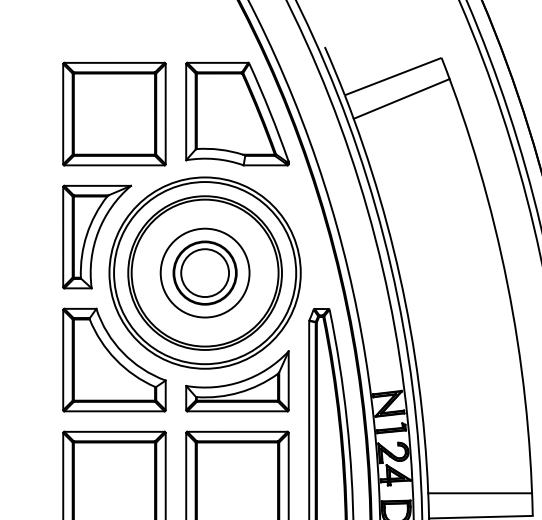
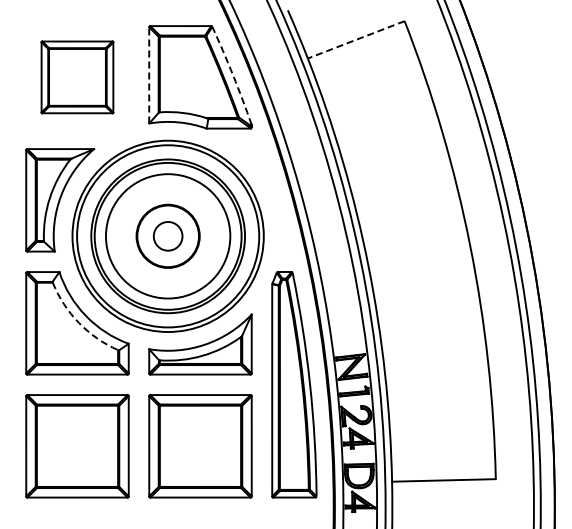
line: (392, 77) -> (355, 40), solid -> dashed
line: (401, 99) -> (364, 62), removed
line: (186, 111) -> (149, 74), solid -> dashed
arc: (270, 112) -> (233, 75), solid -> dashed
part: (114, 114) -> (77, 77), size x0.7
circle: (204, 272) -> (167, 235), size x1.4
circle: (205, 273) -> (168, 236), size x0.6
arc: (115, 359) -> (78, 322), solid -> dashed
line: (480, 493) -> (443, 456), removed

